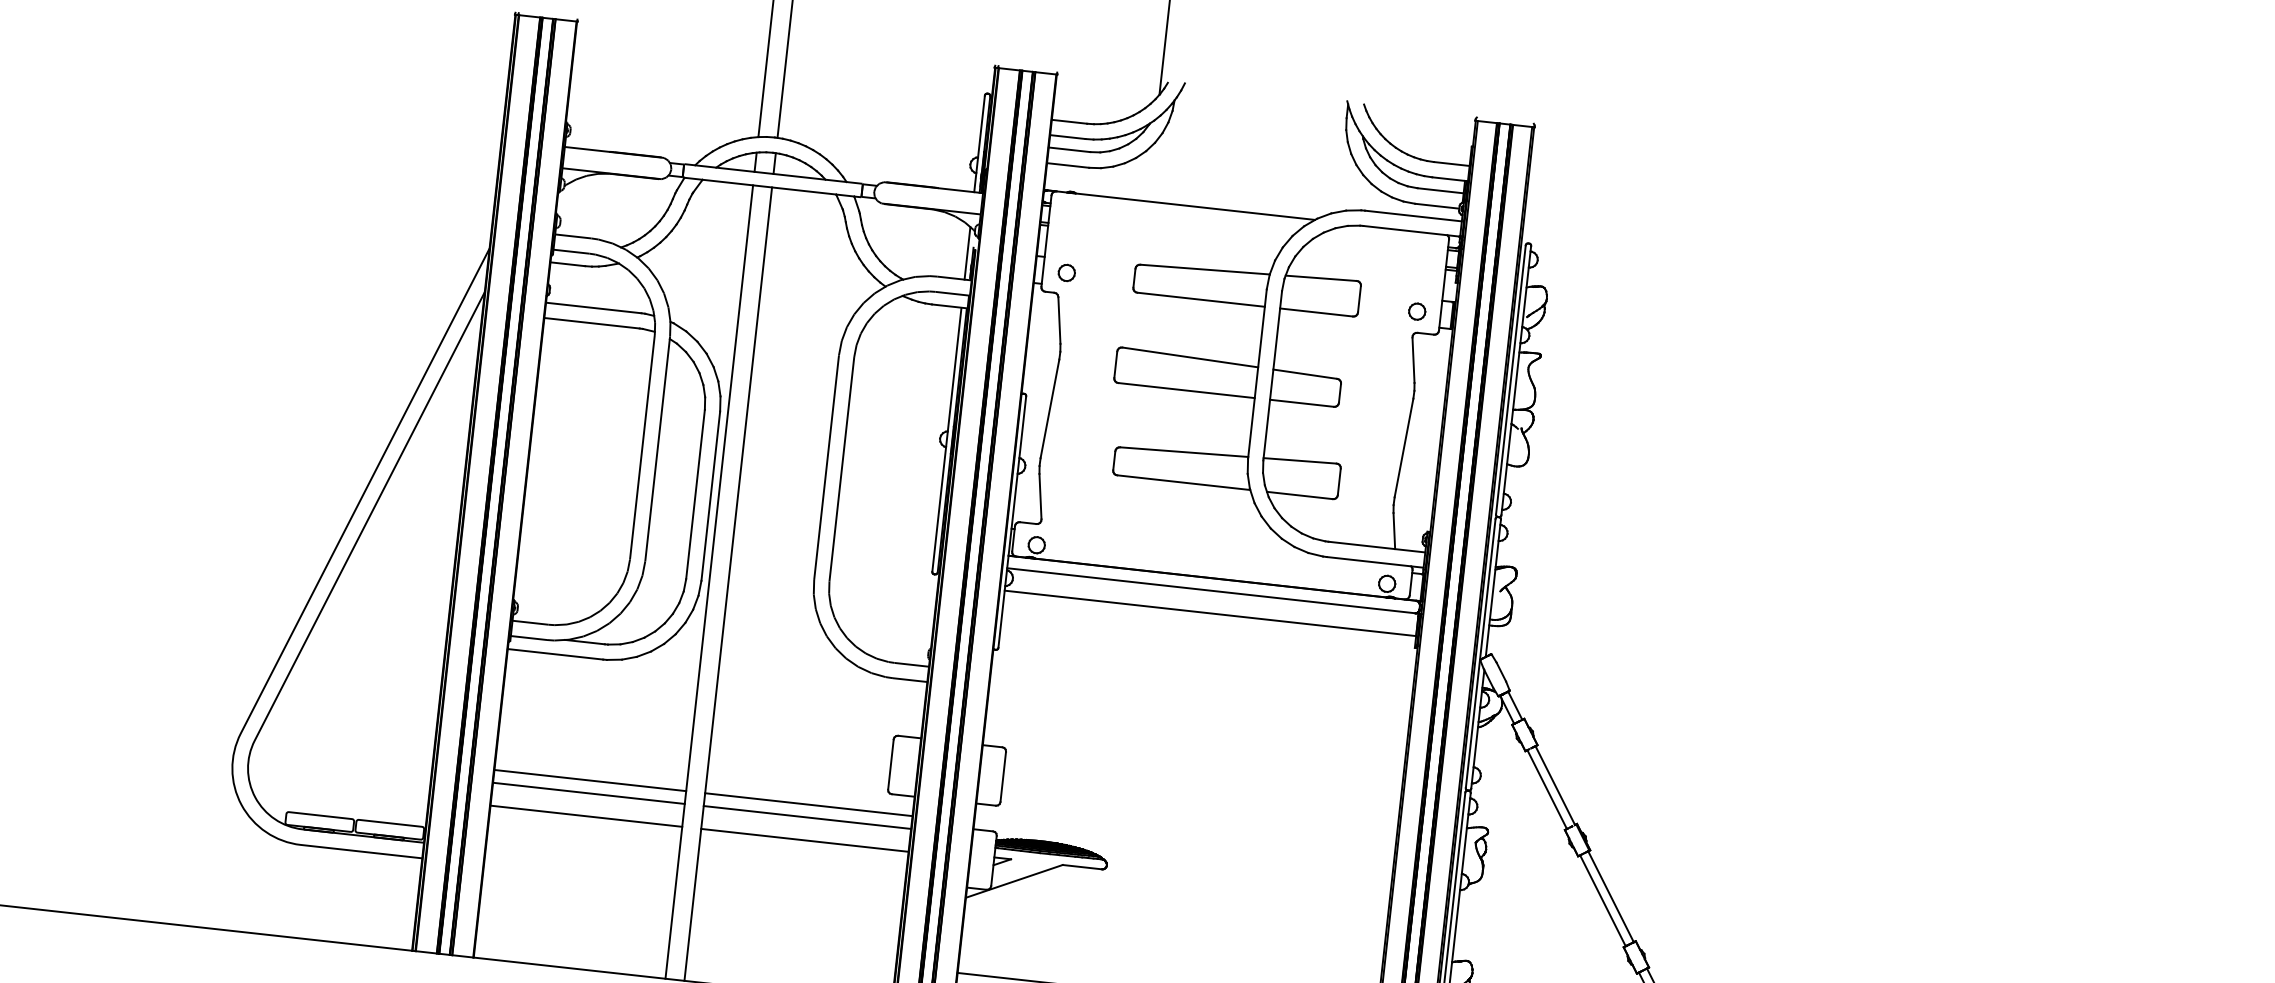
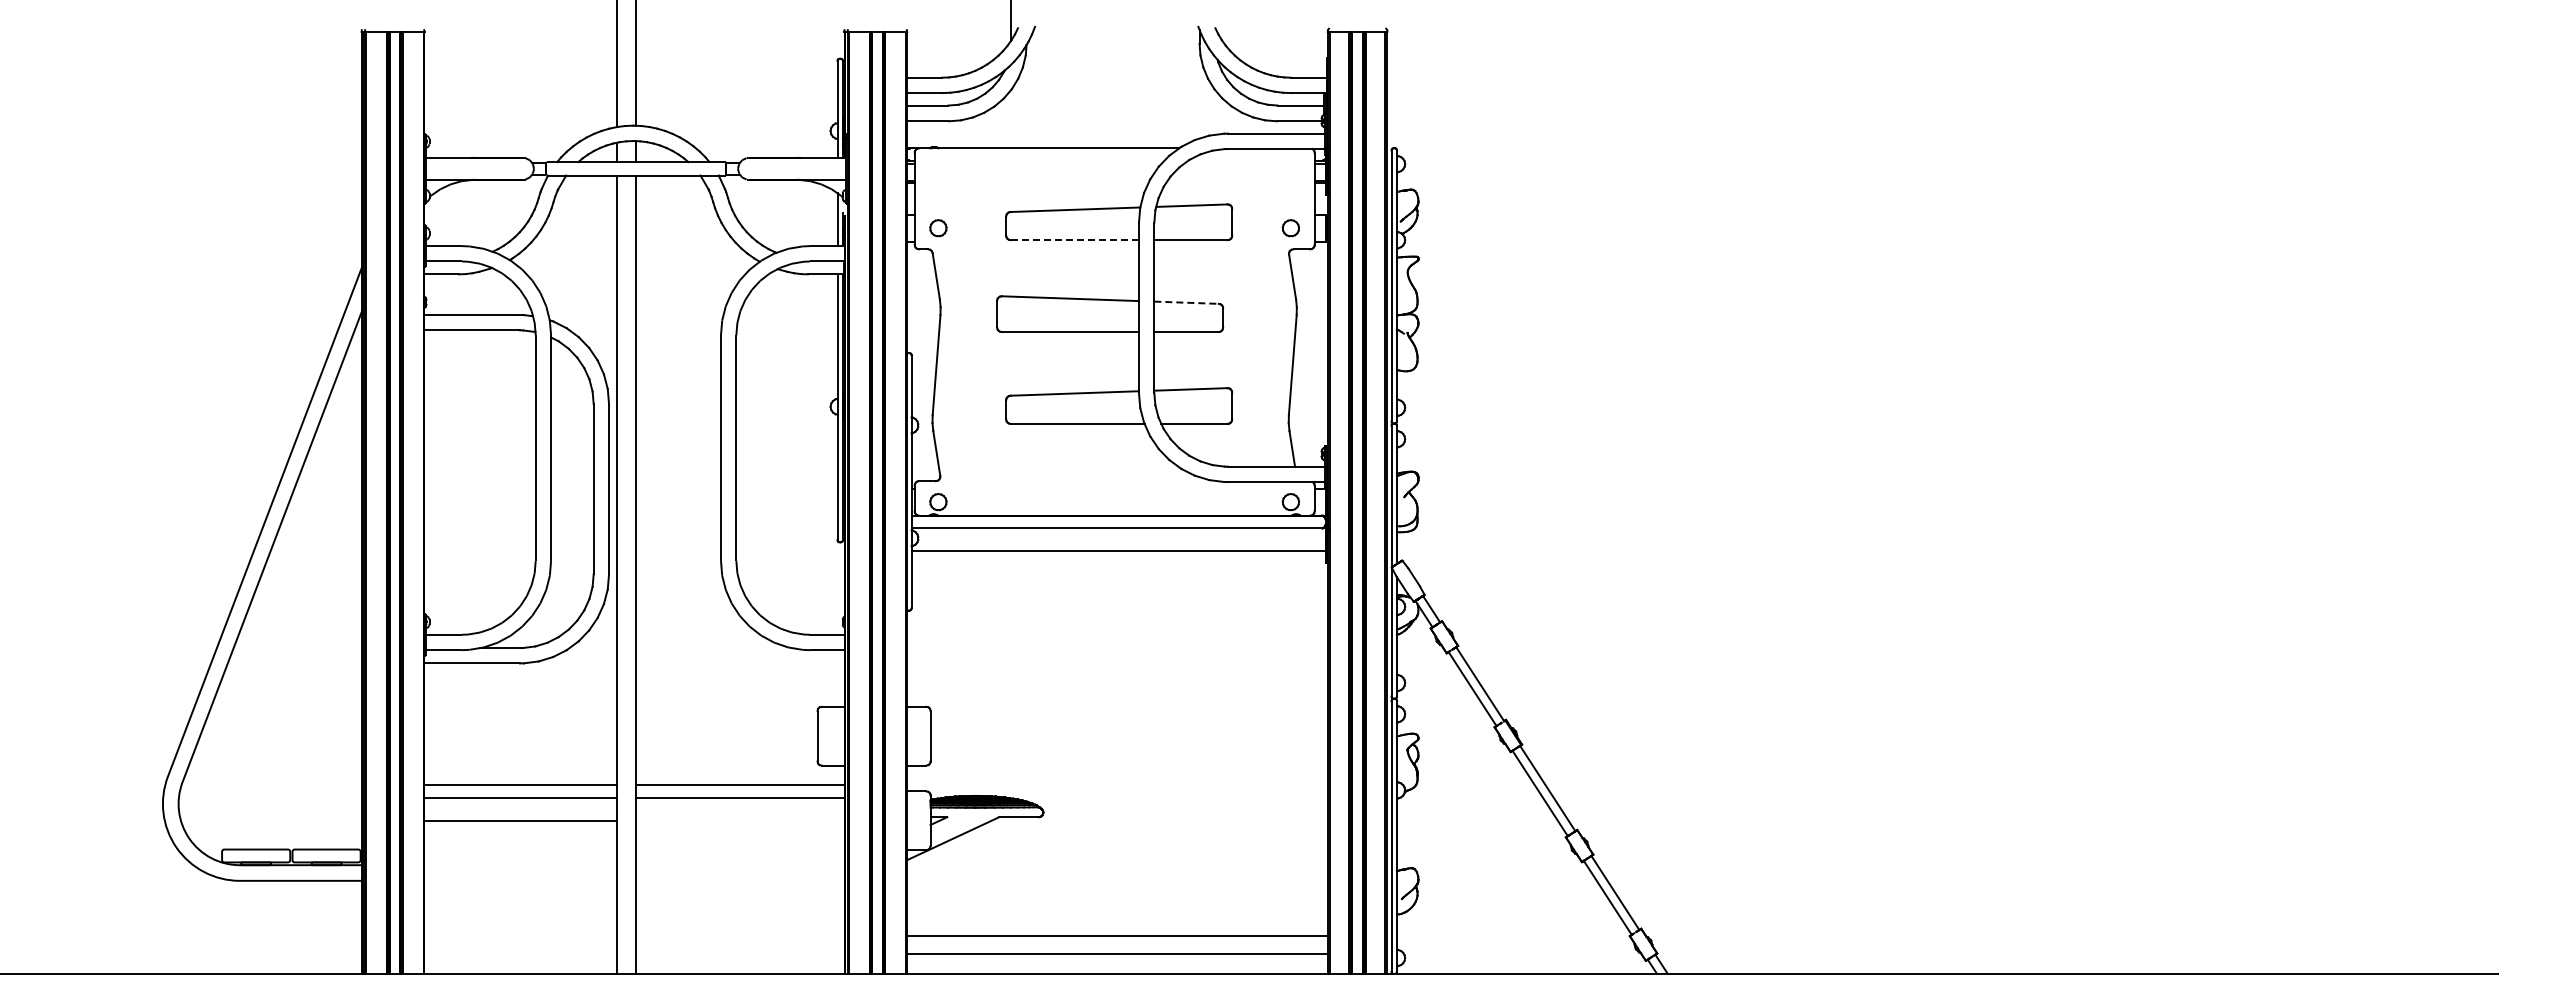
line: (1200, 300) -> (1074, 240), solid -> dashed
line: (1306, 374) -> (1187, 302), solid -> dashed
line: (805, 839) -> (740, 820), removed

